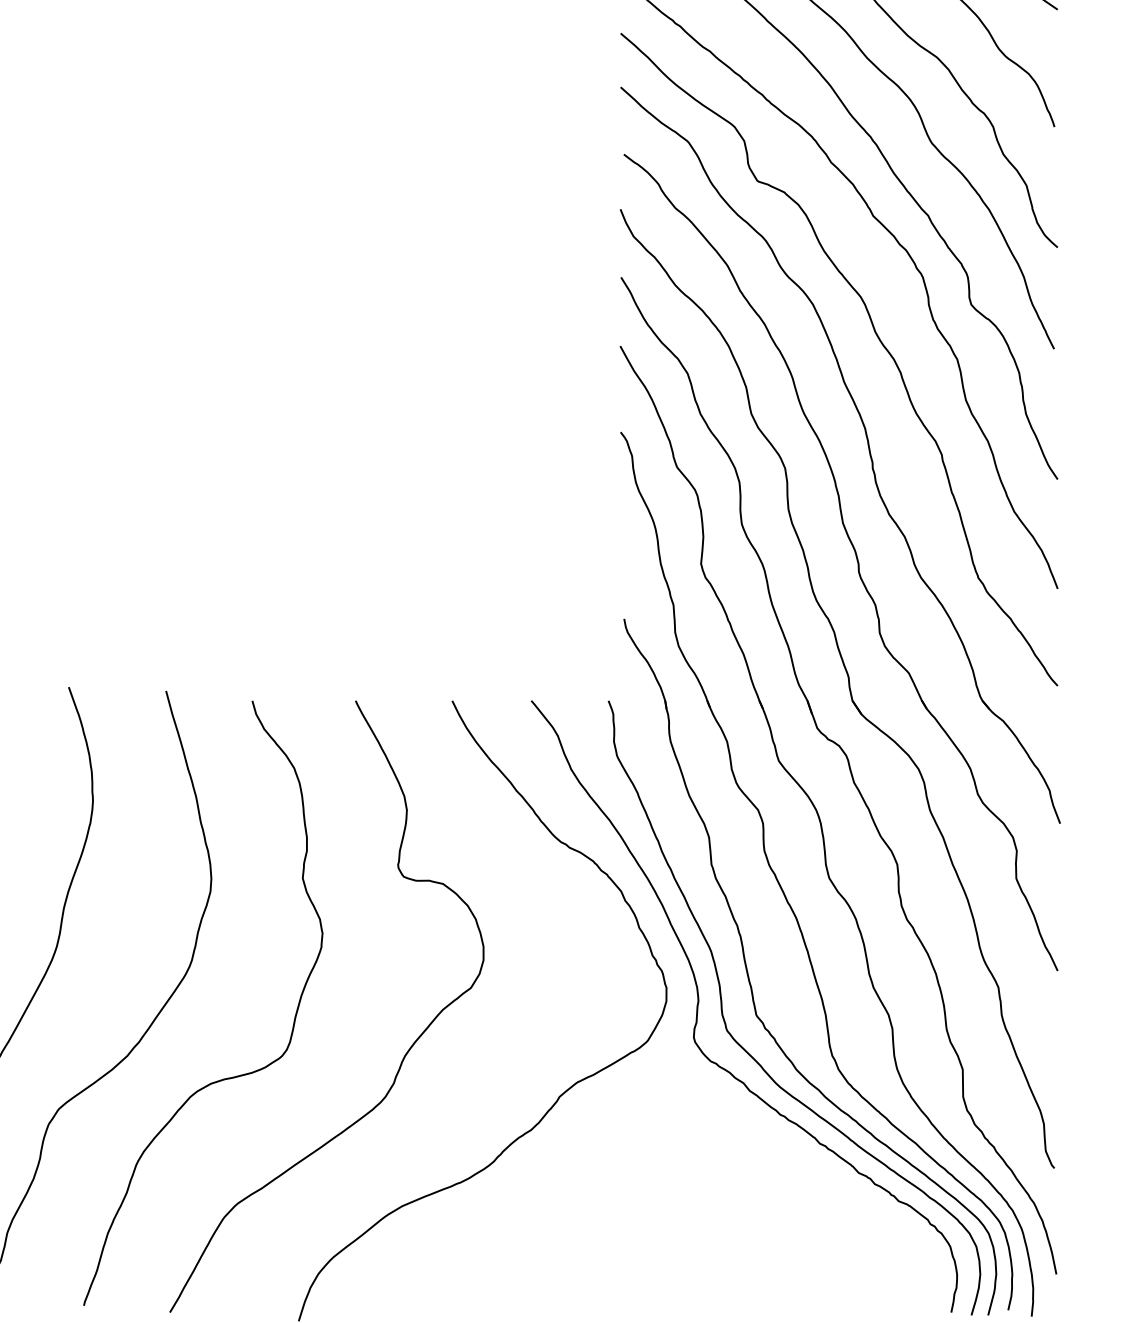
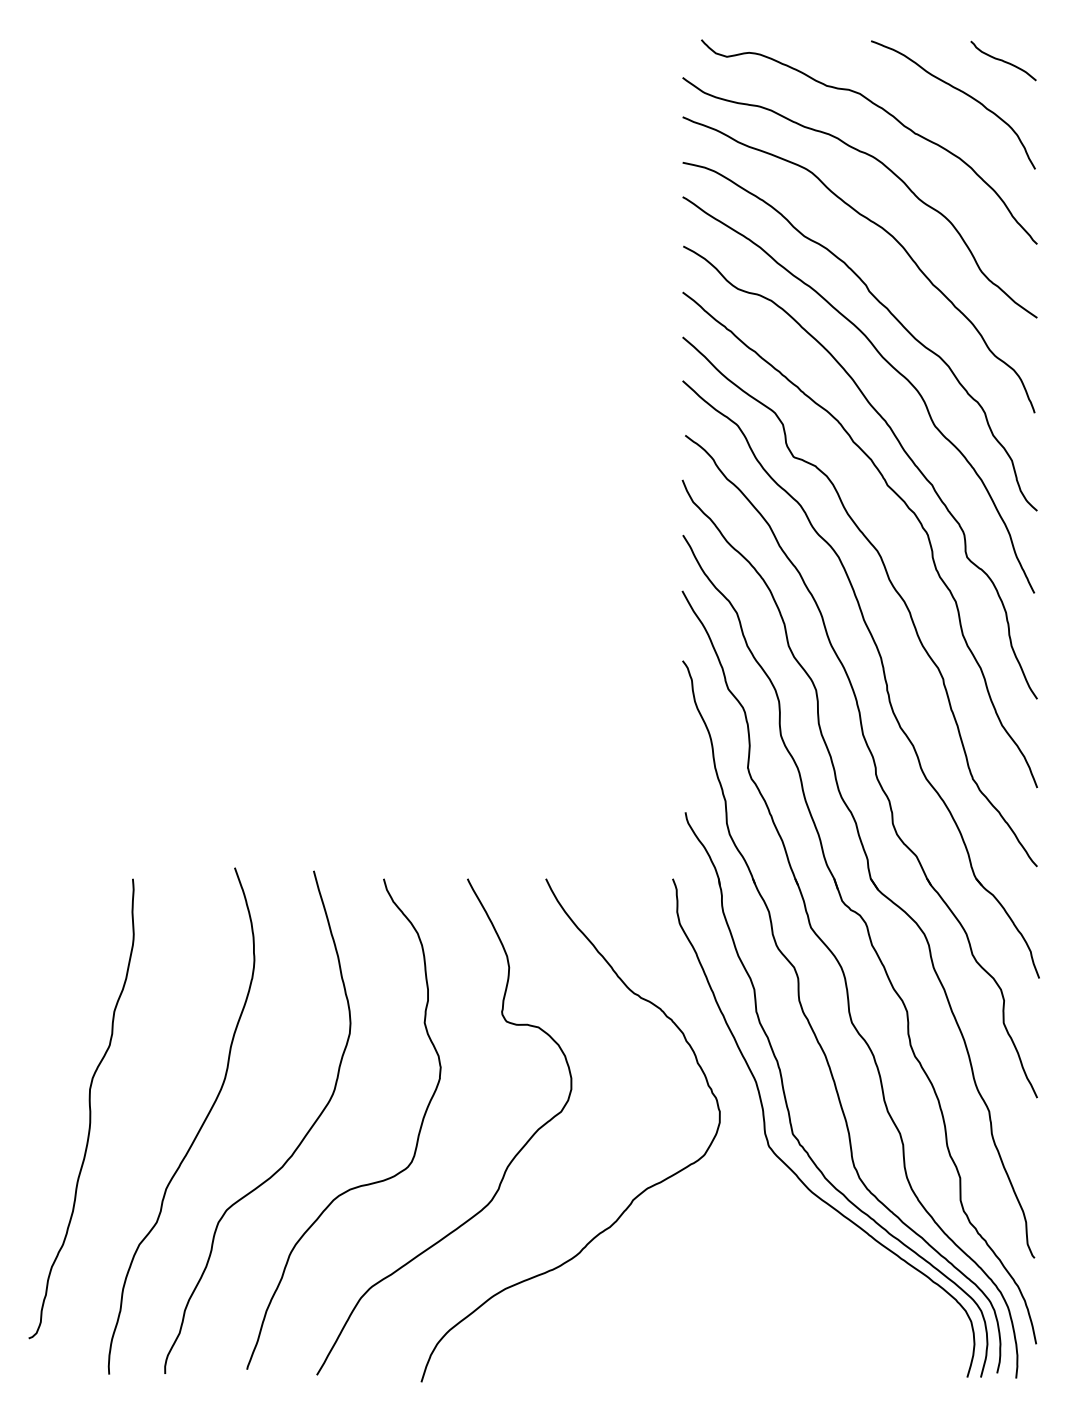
curve: (699, 1004) -> (746, 1125), removed

